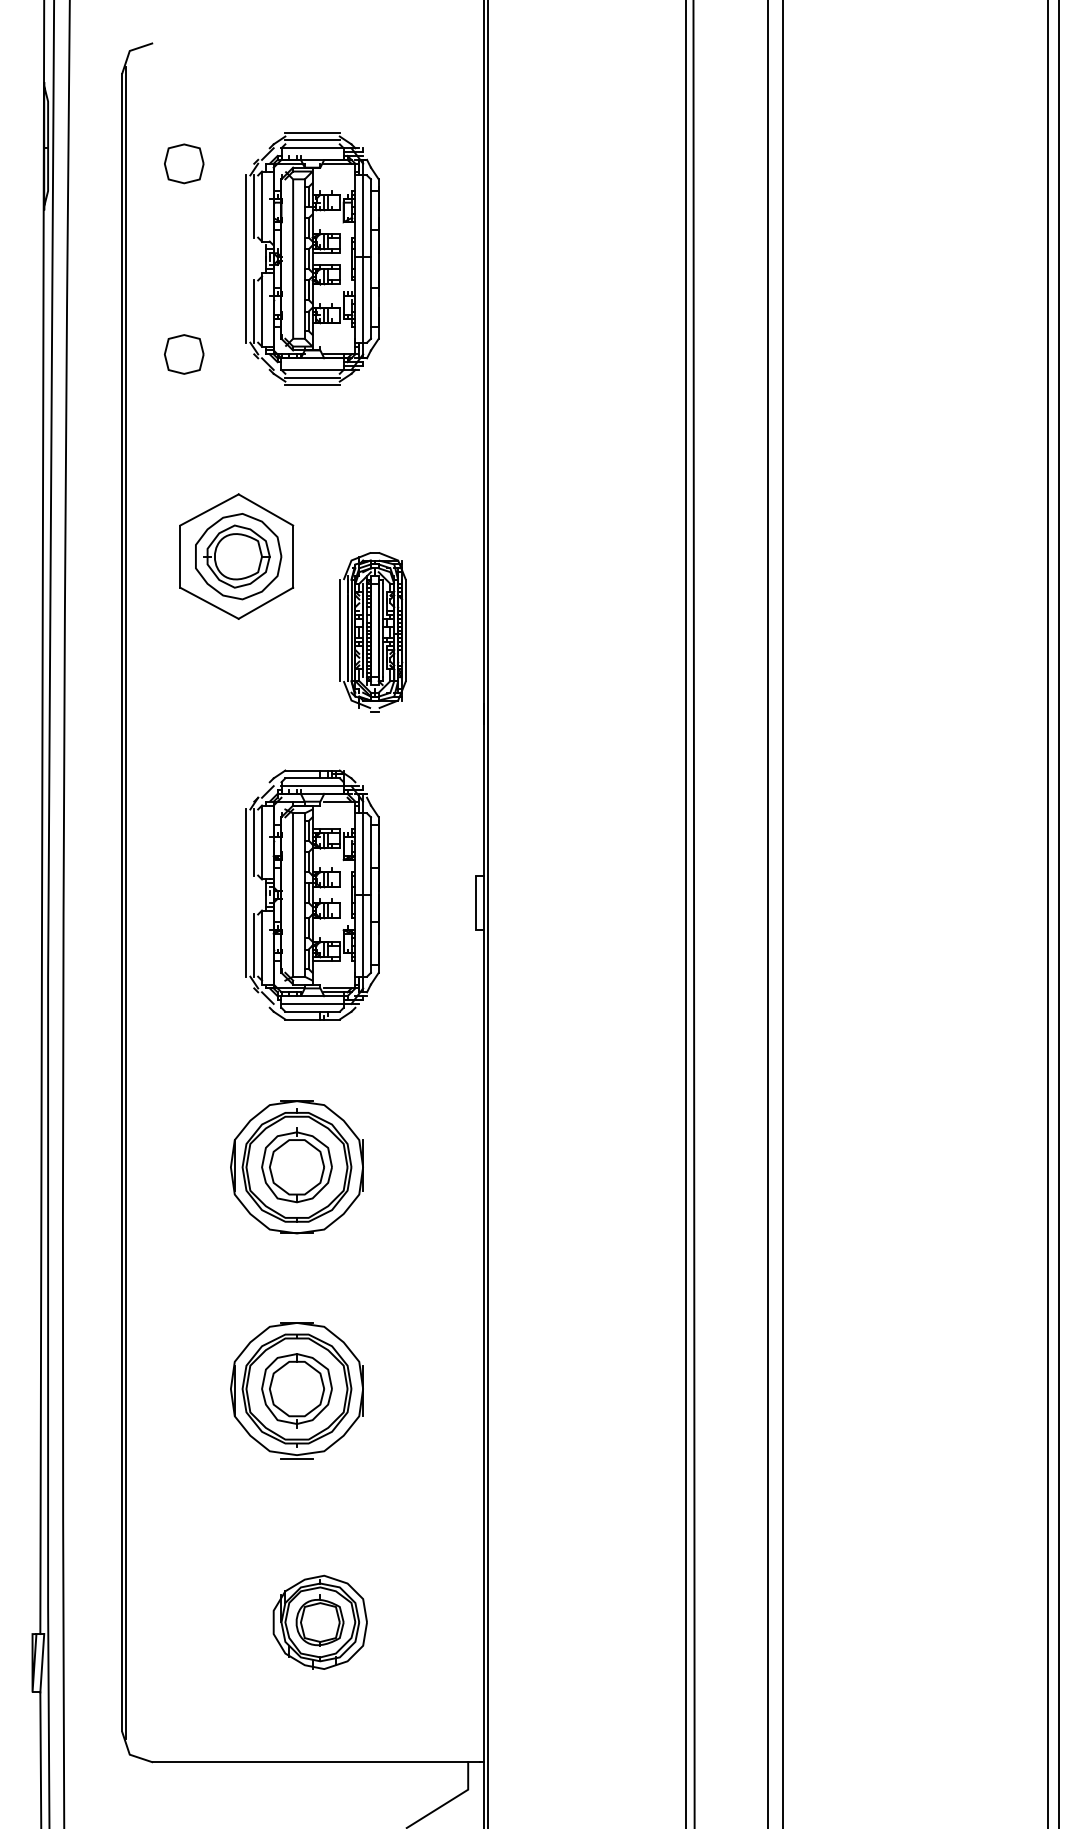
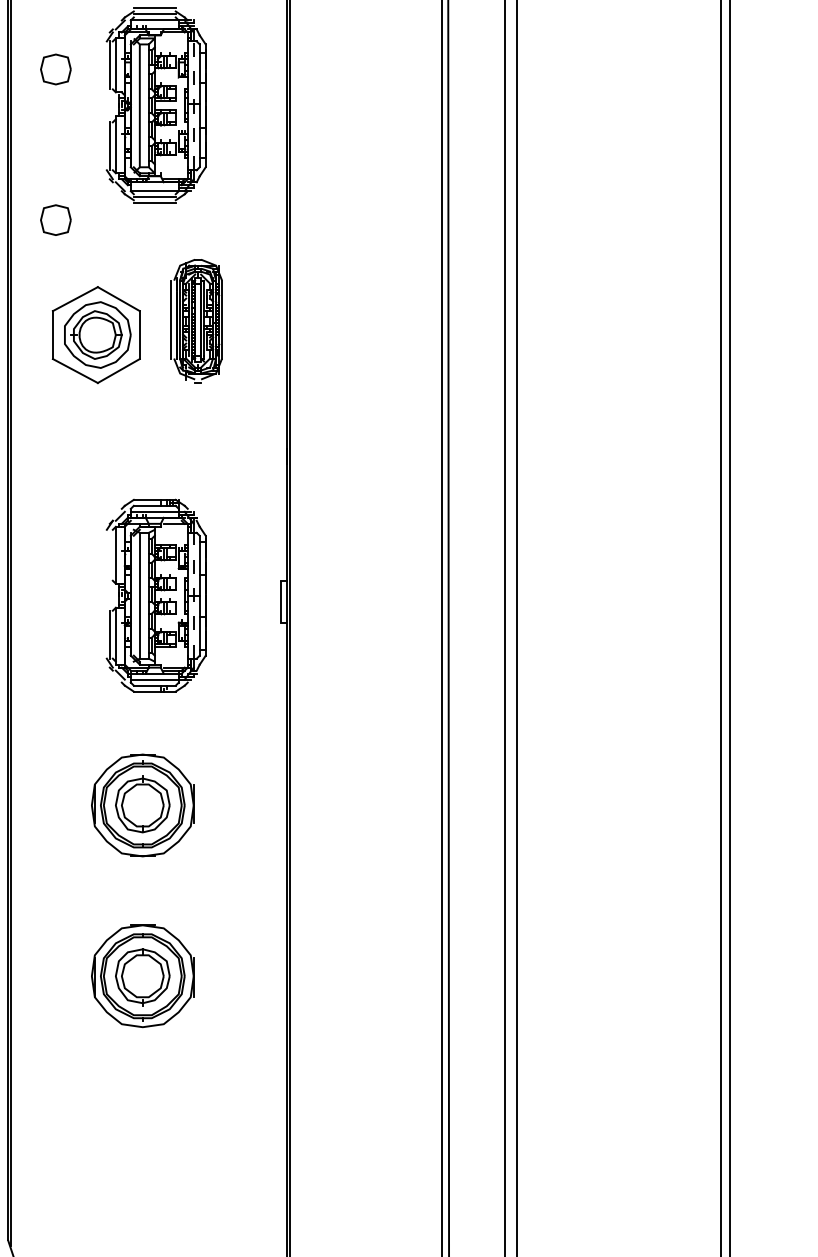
part: (184, 163) -> (56, 69), moved
line: (246, 258) -> (103, 105), removed
line: (363, 259) -> (194, 106), solid -> dashed
part: (184, 354) -> (56, 220), moved
part: (372, 632) -> (196, 321), moved
line: (254, 842) -> (110, 555), removed
line: (246, 892) -> (103, 593), removed
line: (363, 895) -> (194, 596), solid -> dashed
line: (296, 1459) -> (142, 1030), removed
part: (319, 1621) -> (160, 1155), removed

